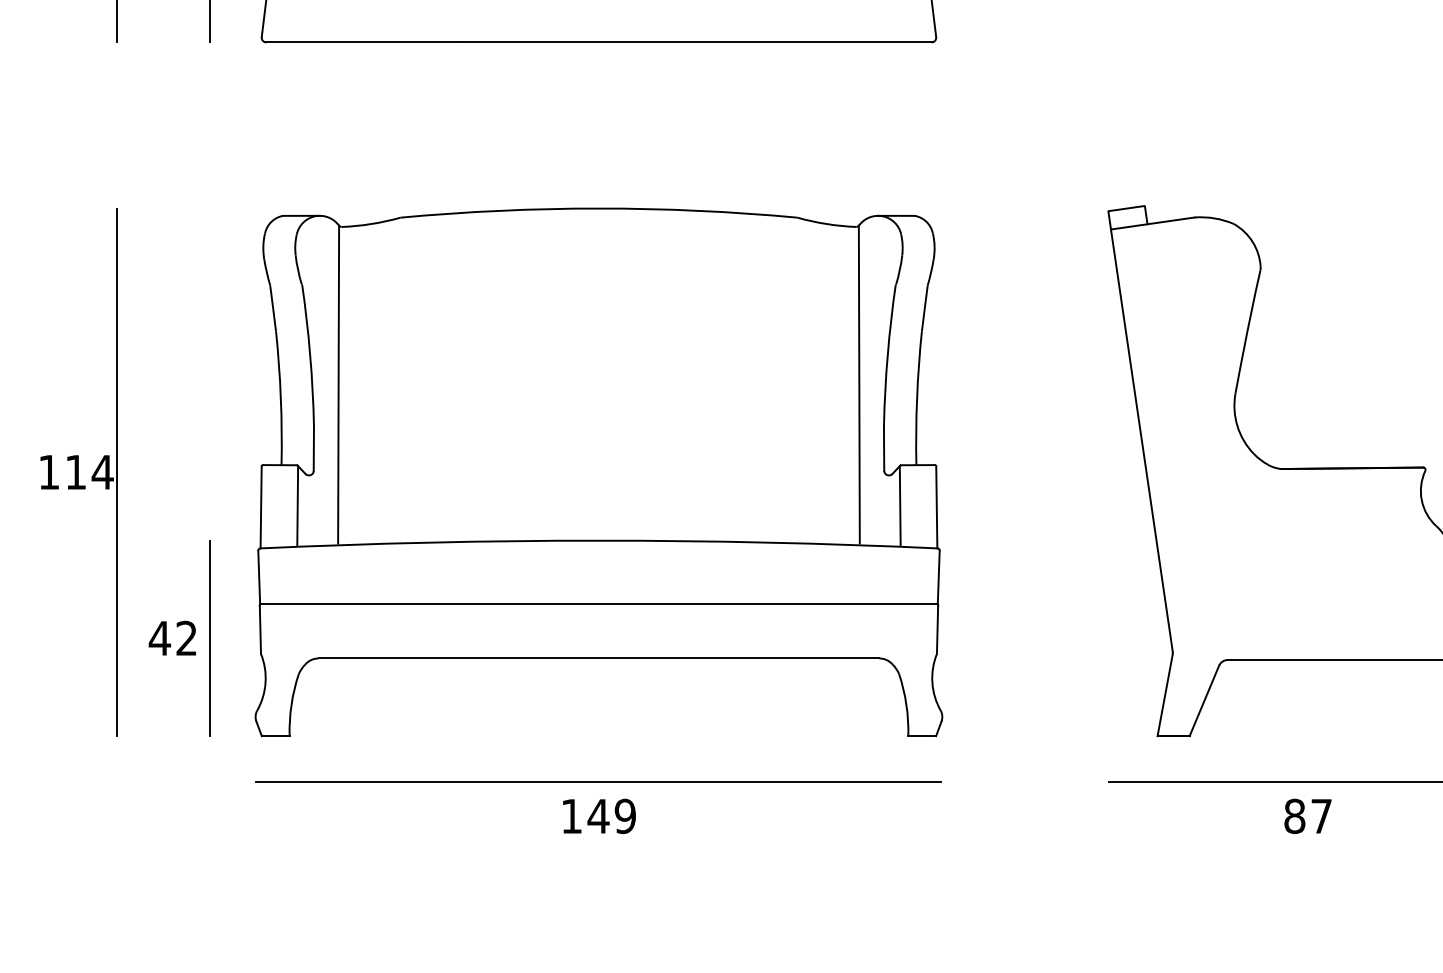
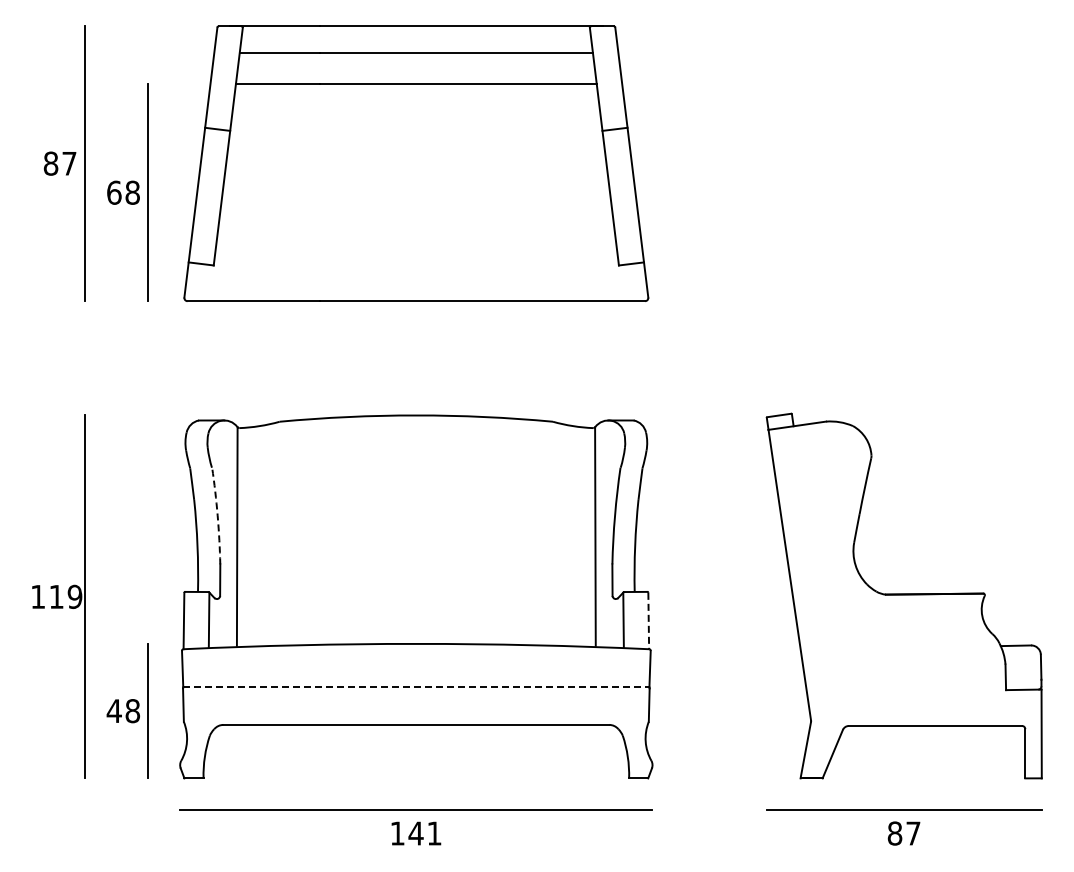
arc: (309, 354) -> (217, 515), solid -> dashed
text: (101, 471) -> (74, 596), 114 -> 119
line: (936, 508) -> (648, 621), solid -> dashed
line: (599, 604) -> (416, 687), solid -> dashed
text: (186, 638) -> (132, 711), 42 -> 48
text: (625, 816) -> (434, 833), 149 -> 141

